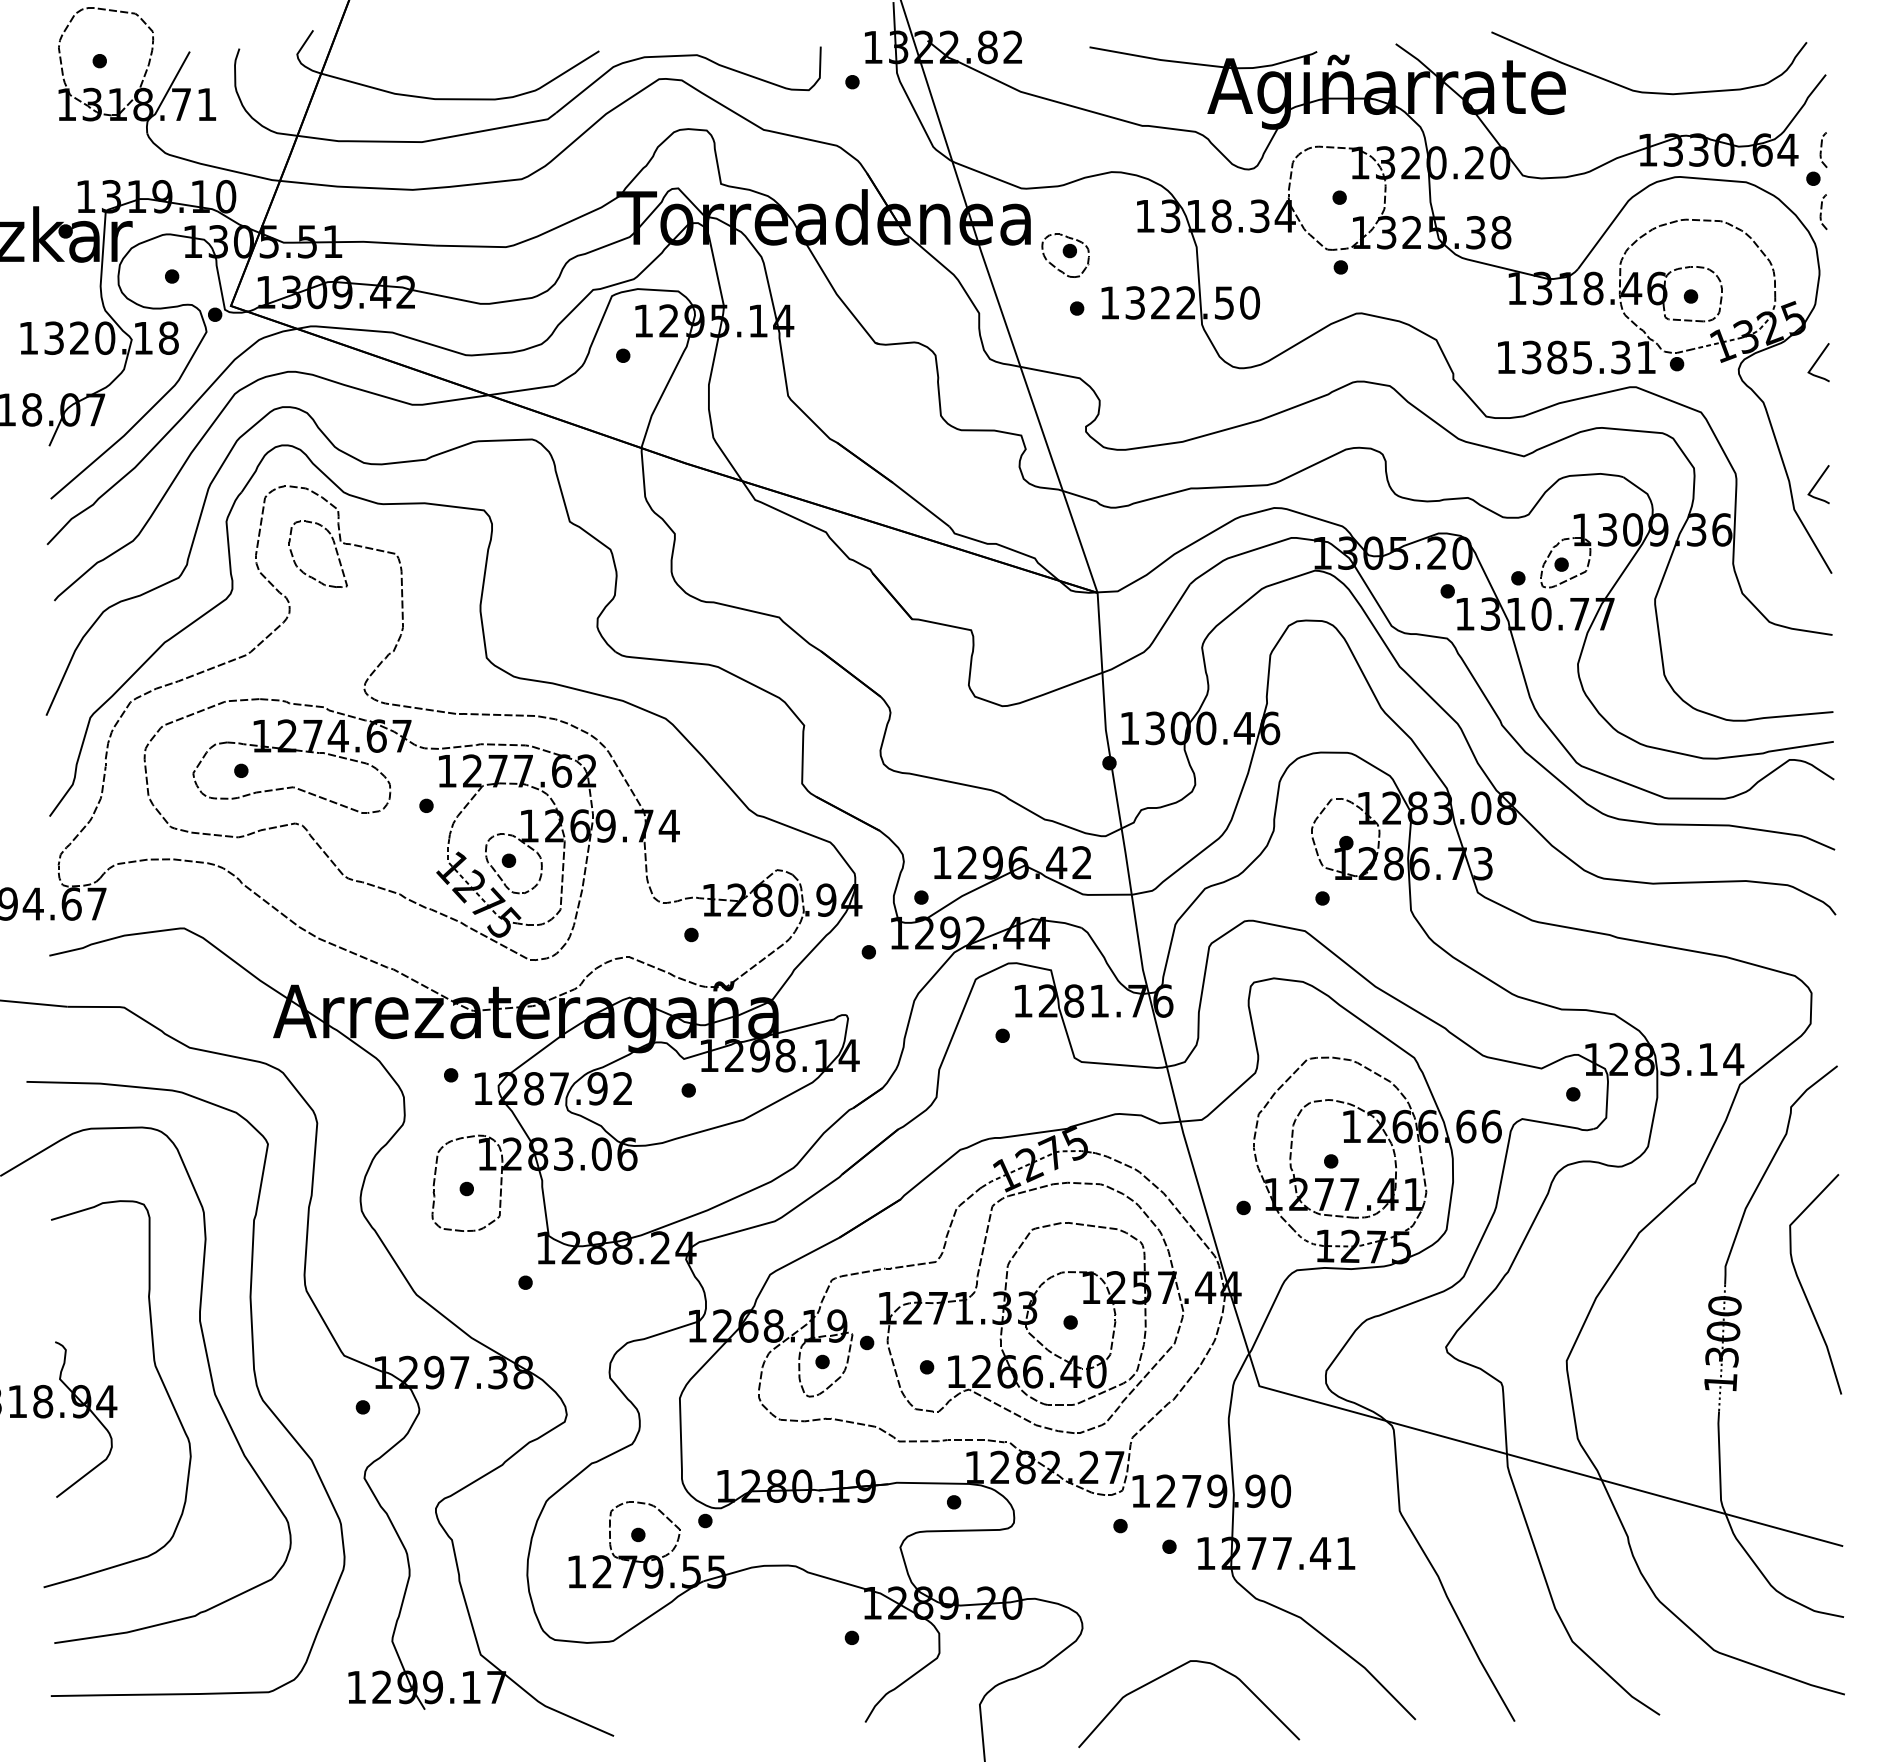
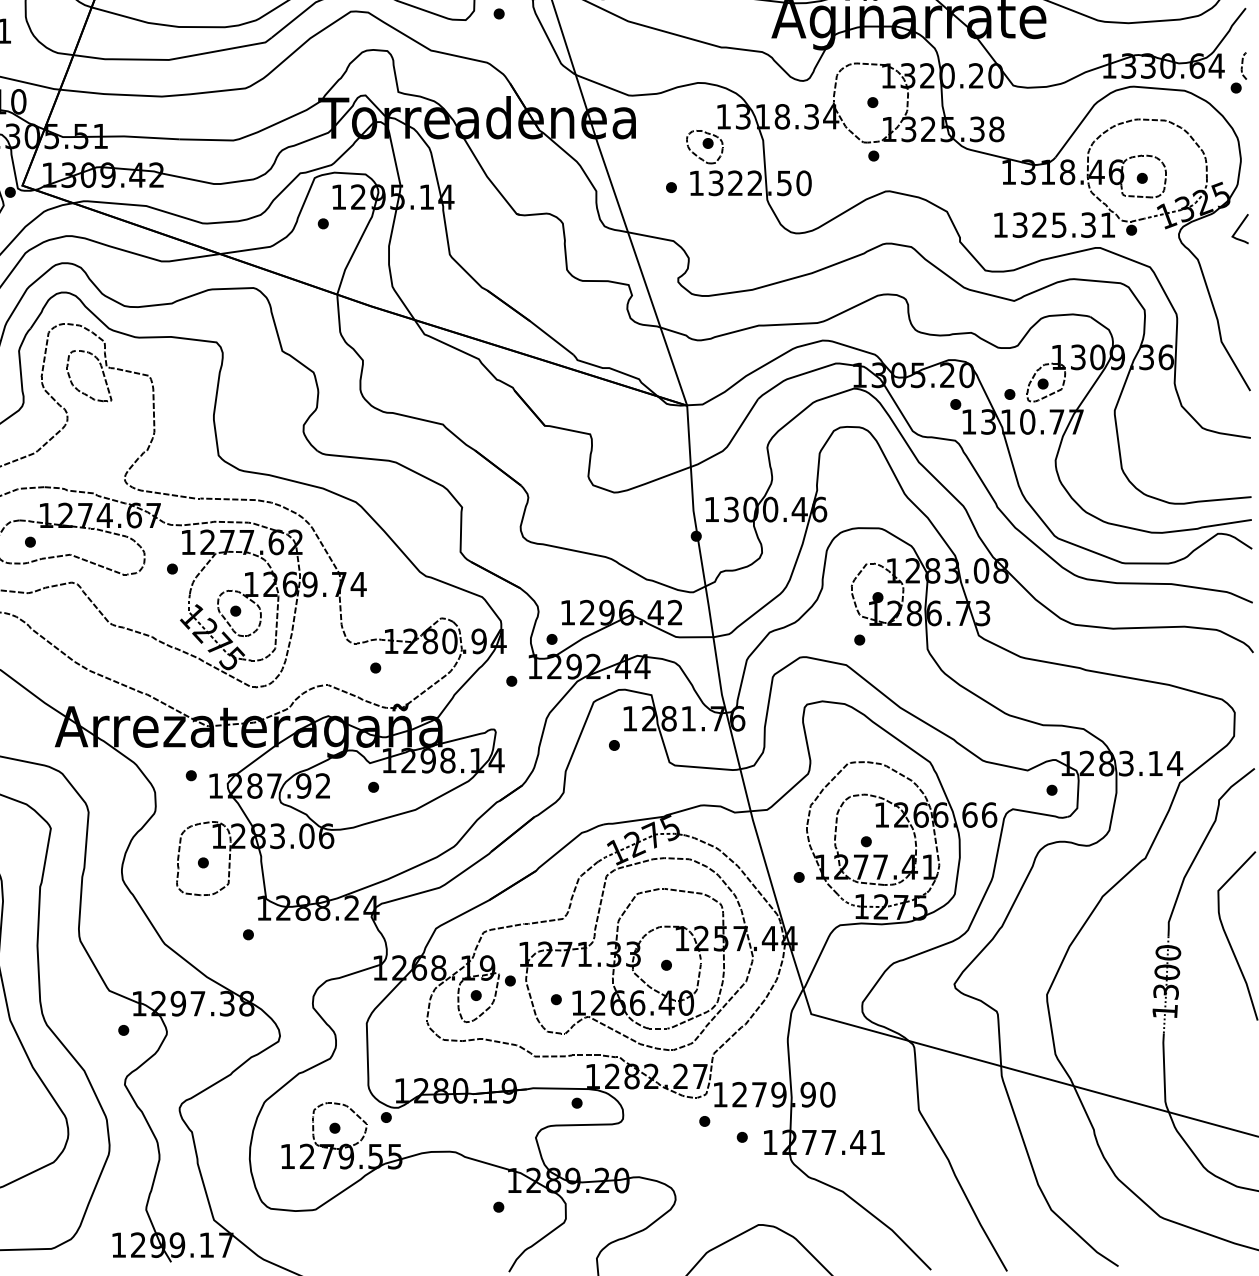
curve: (1821, 212) -> (1242, 113), removed
part: (1065, 255) -> (704, 146), moved
text: (1557, 357) -> (1039, 225), 1385.31 -> 1325.31
line: (1817, 483) -> (1239, 321), removed

